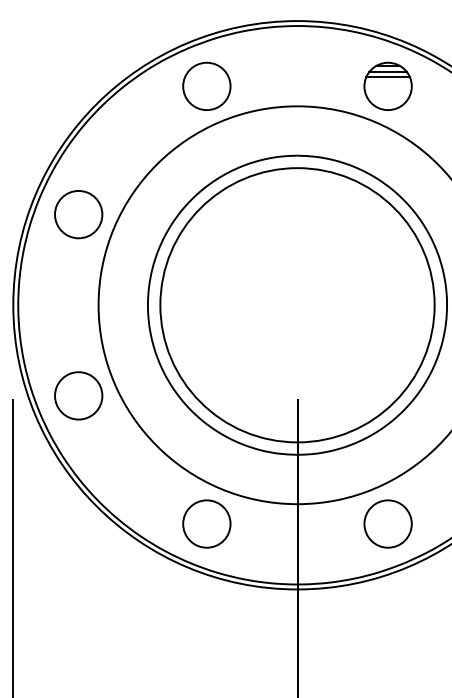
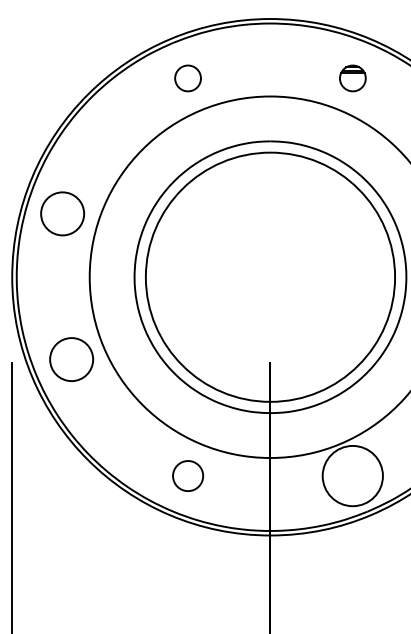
circle: (206, 86) -> (187, 78), size x0.6
part: (387, 86) -> (352, 78), size x0.6
circle: (78, 214) -> (62, 213), moved
circle: (206, 523) -> (187, 475), size x0.7
circle: (387, 523) -> (352, 475), size x1.4

